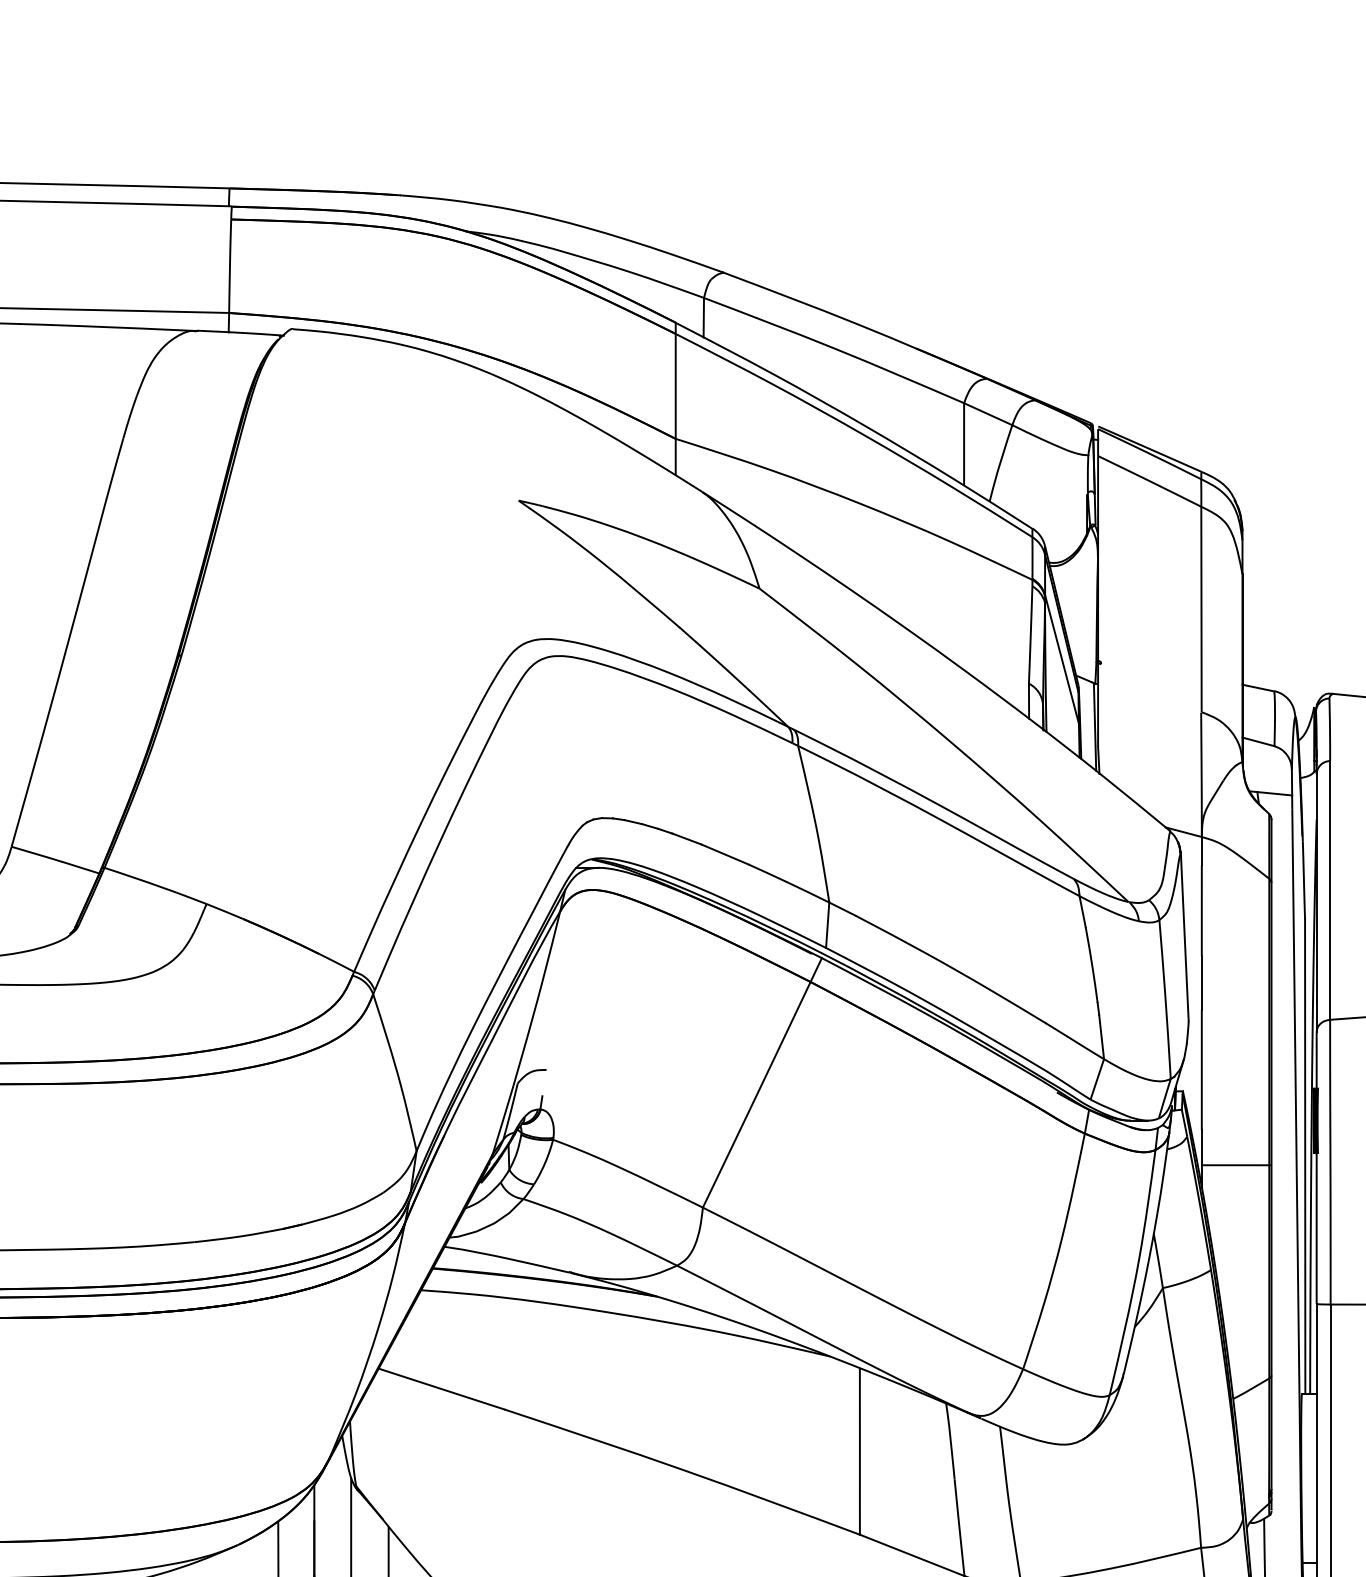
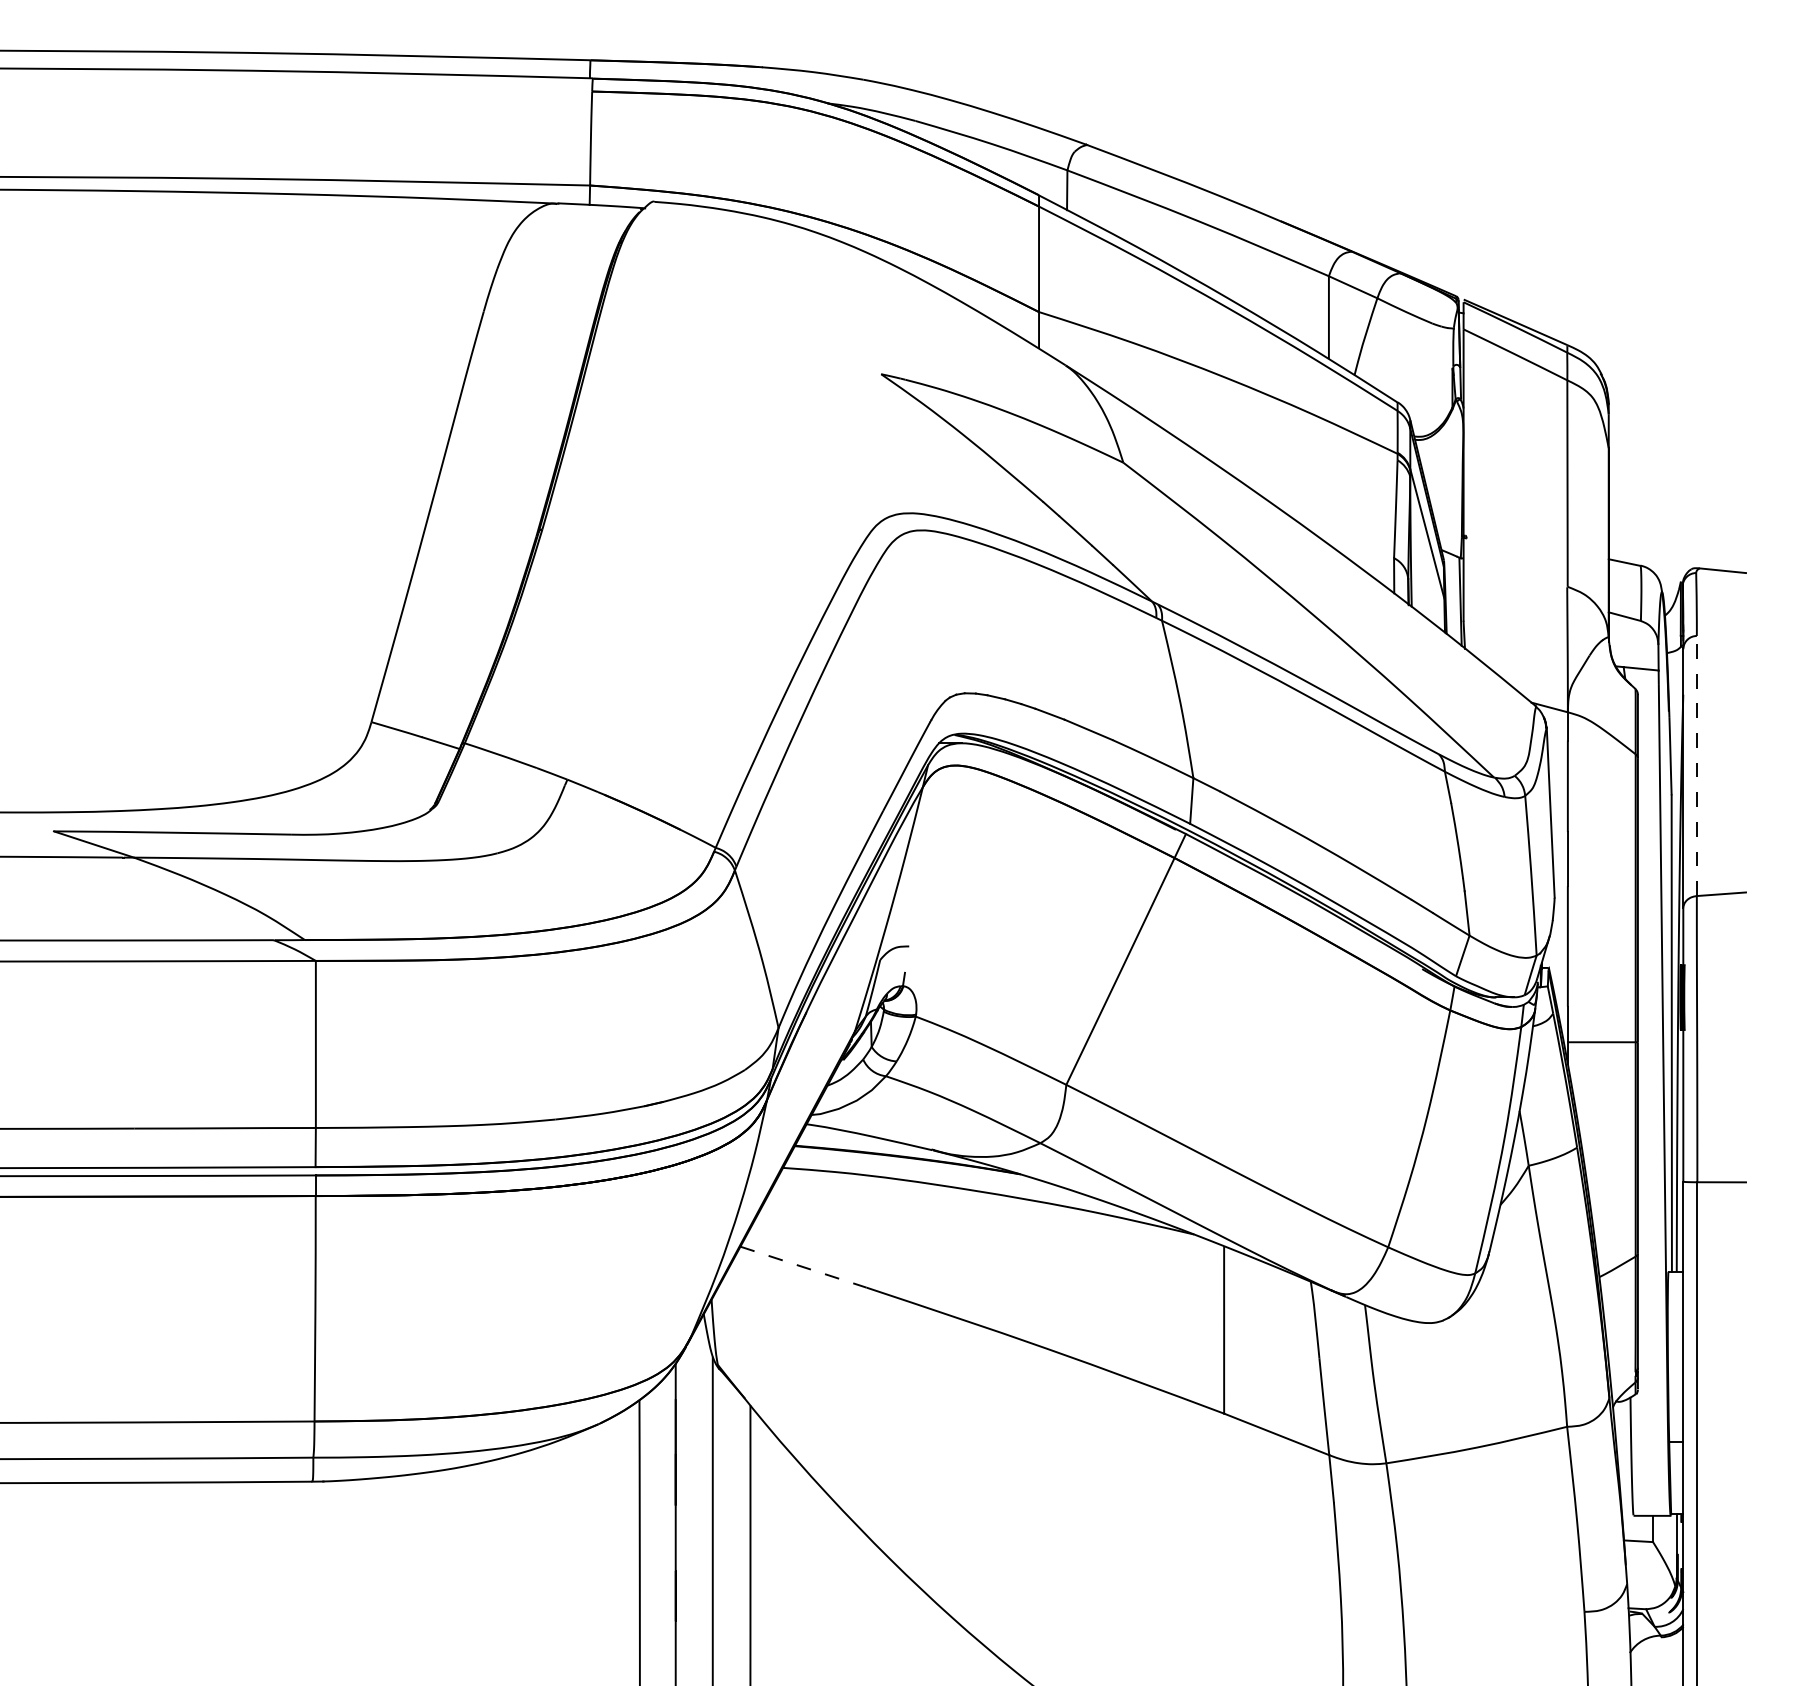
line: (1329, 889) -> (1696, 765), solid -> dashed
line: (442, 1389) -> (804, 1267), solid -> dashed

